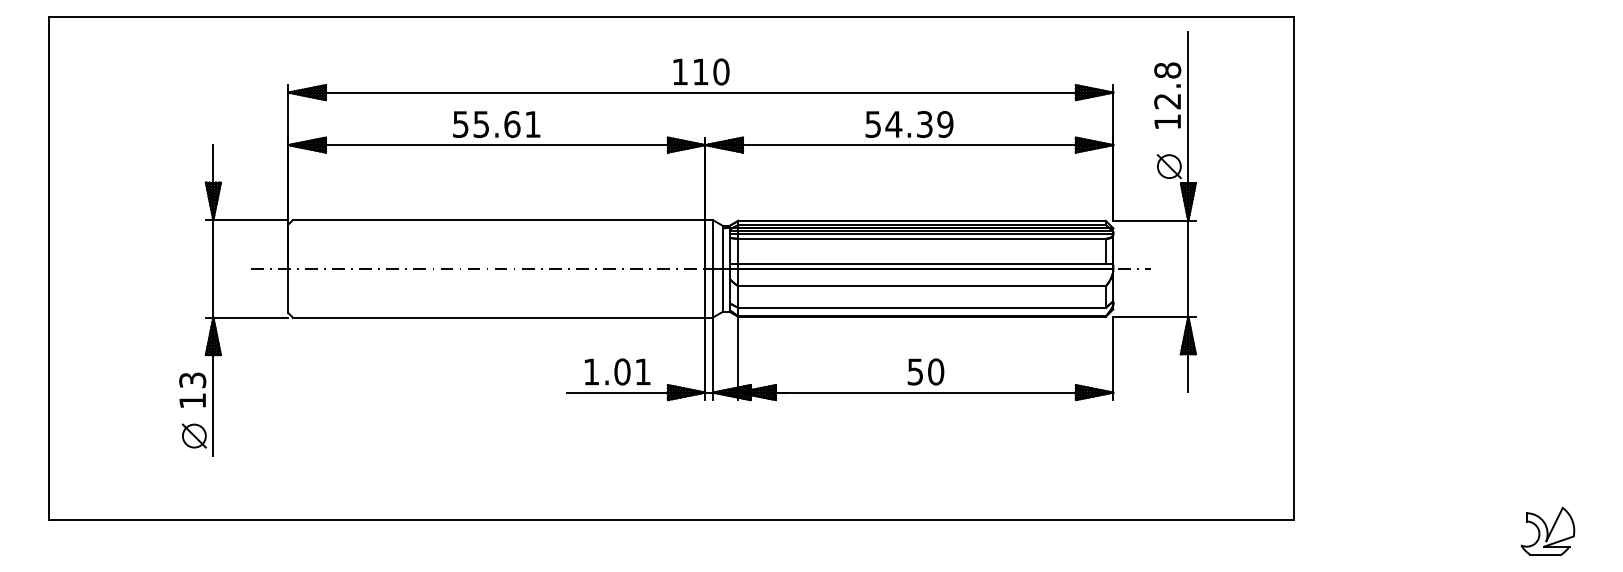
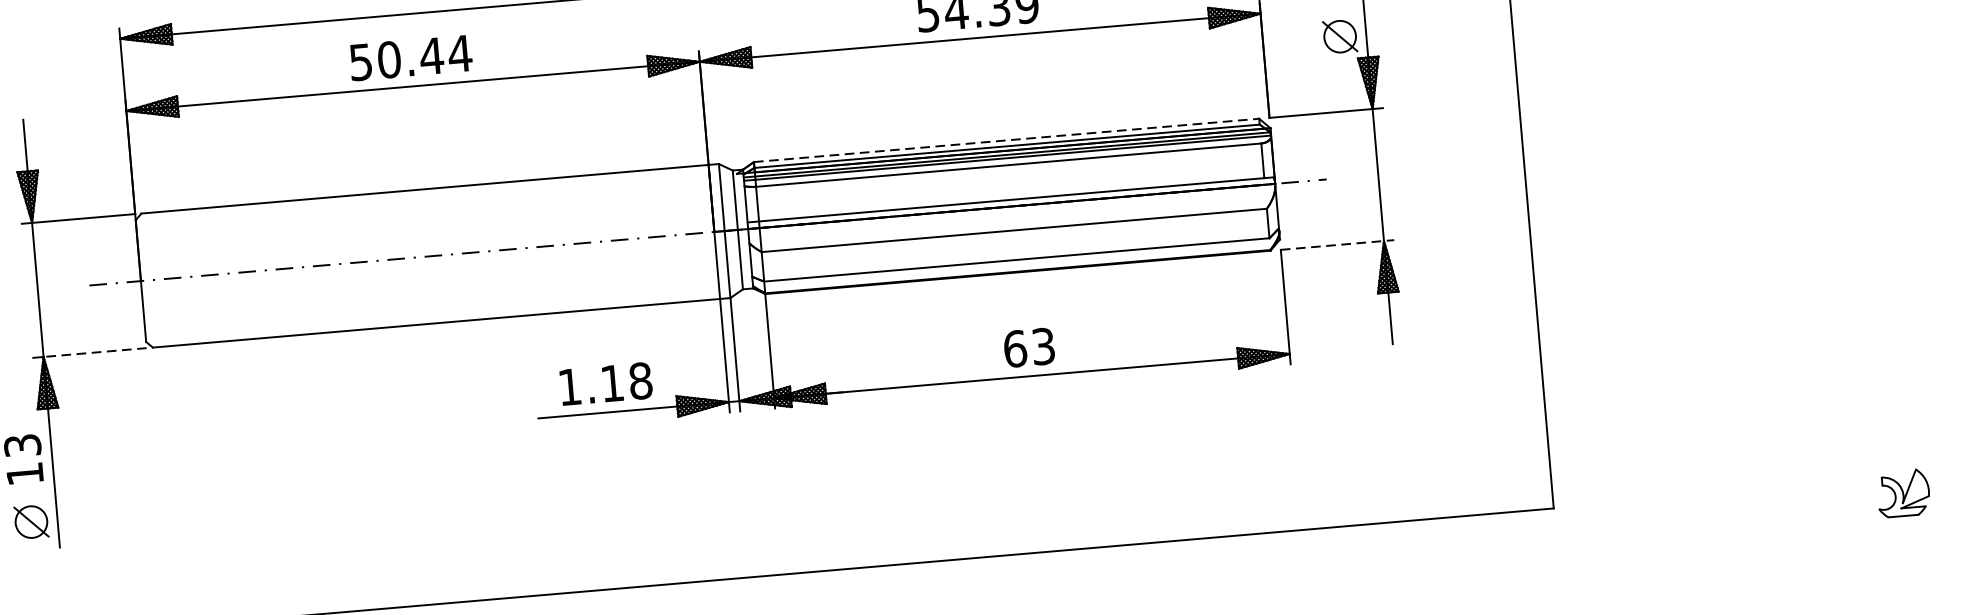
text: (507, 124) -> (425, 56), 55.61 -> 50.44
line: (922, 220) -> (1007, 139), solid -> dashed
line: (1155, 316) -> (1338, 244), solid -> dashed
line: (250, 317) -> (94, 352), solid -> dashed
text: (632, 371) -> (626, 381), 1.01 -> 1.18
text: (925, 371) -> (1029, 347), 50 -> 63
part: (1547, 530) -> (1902, 492), size x0.7

